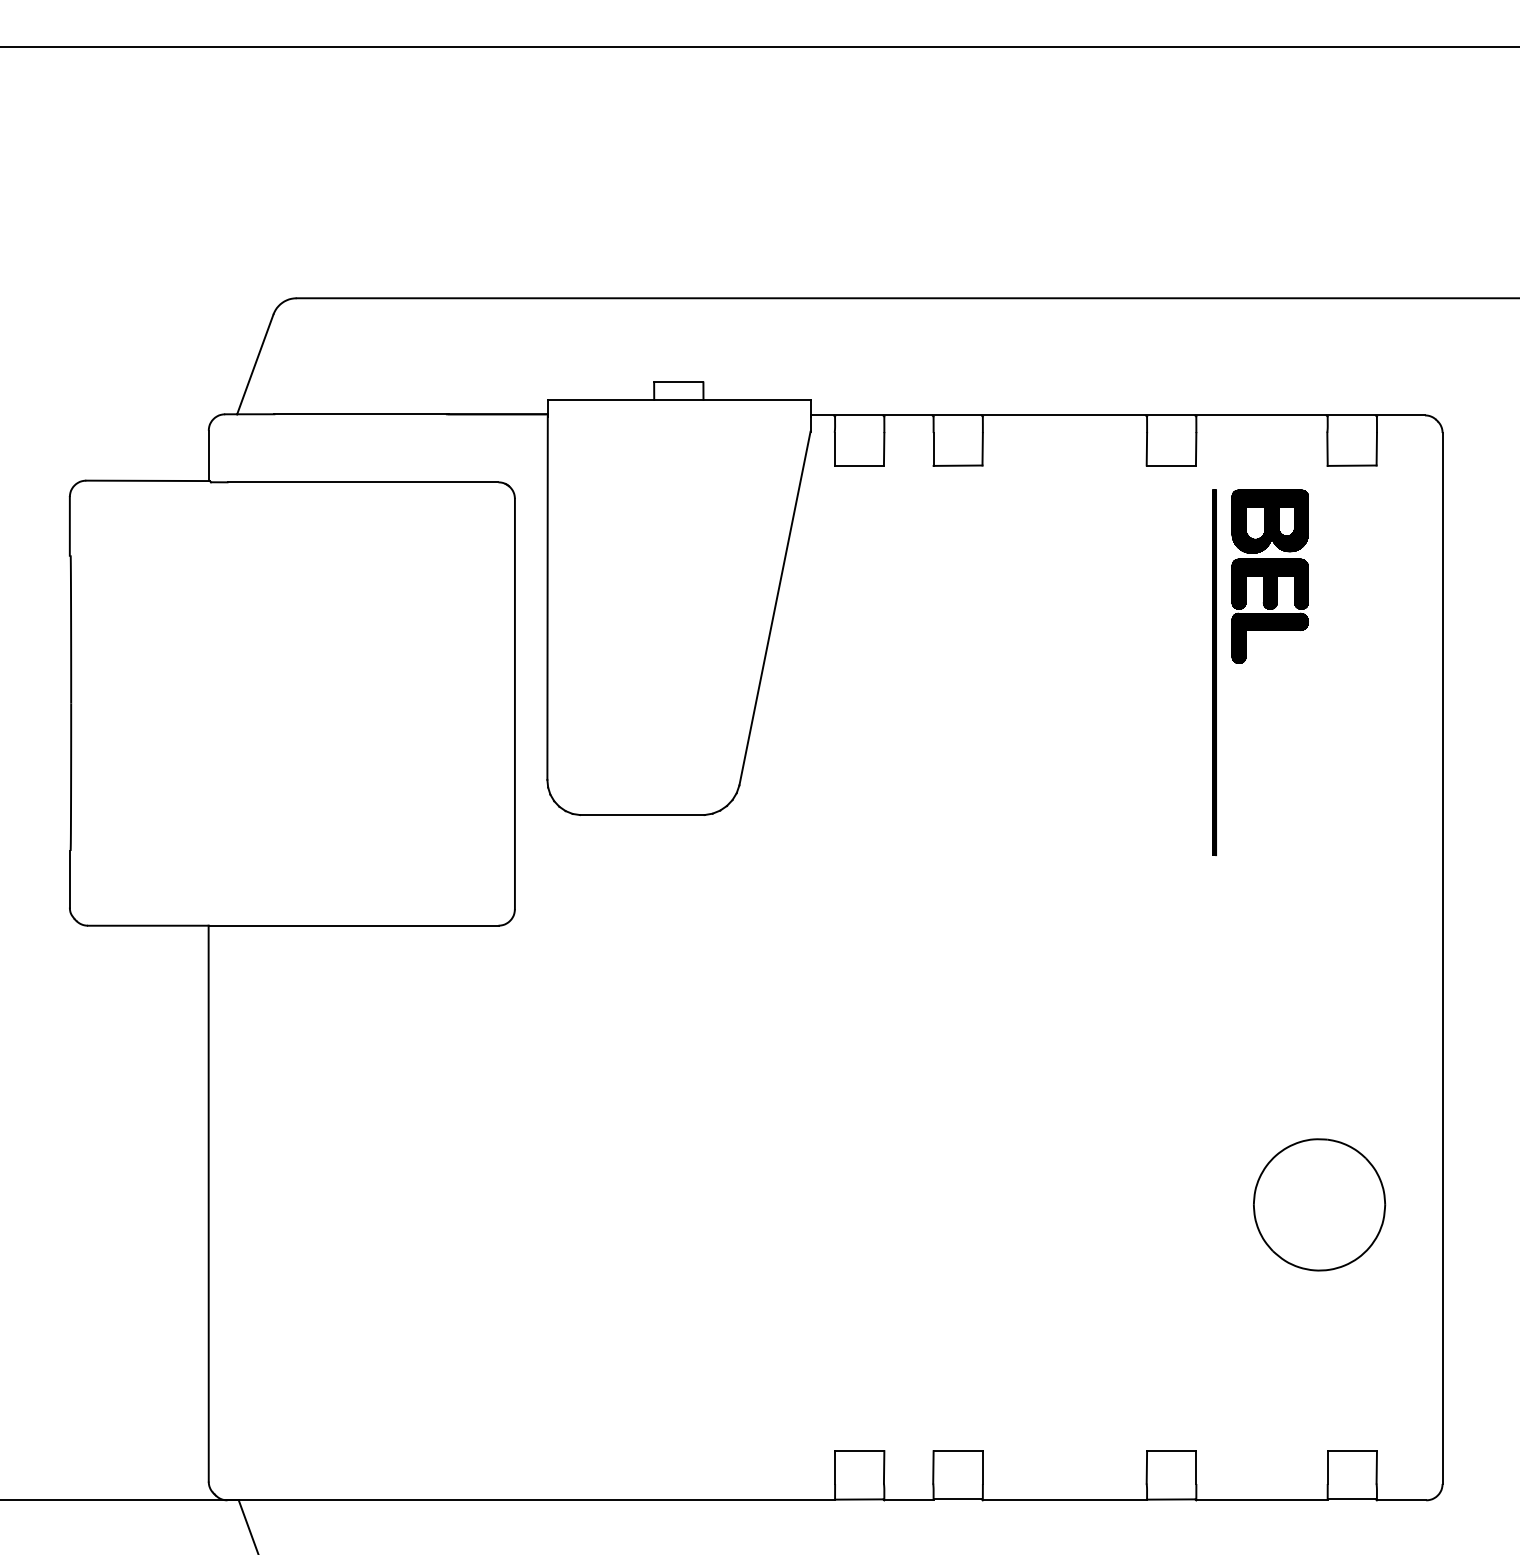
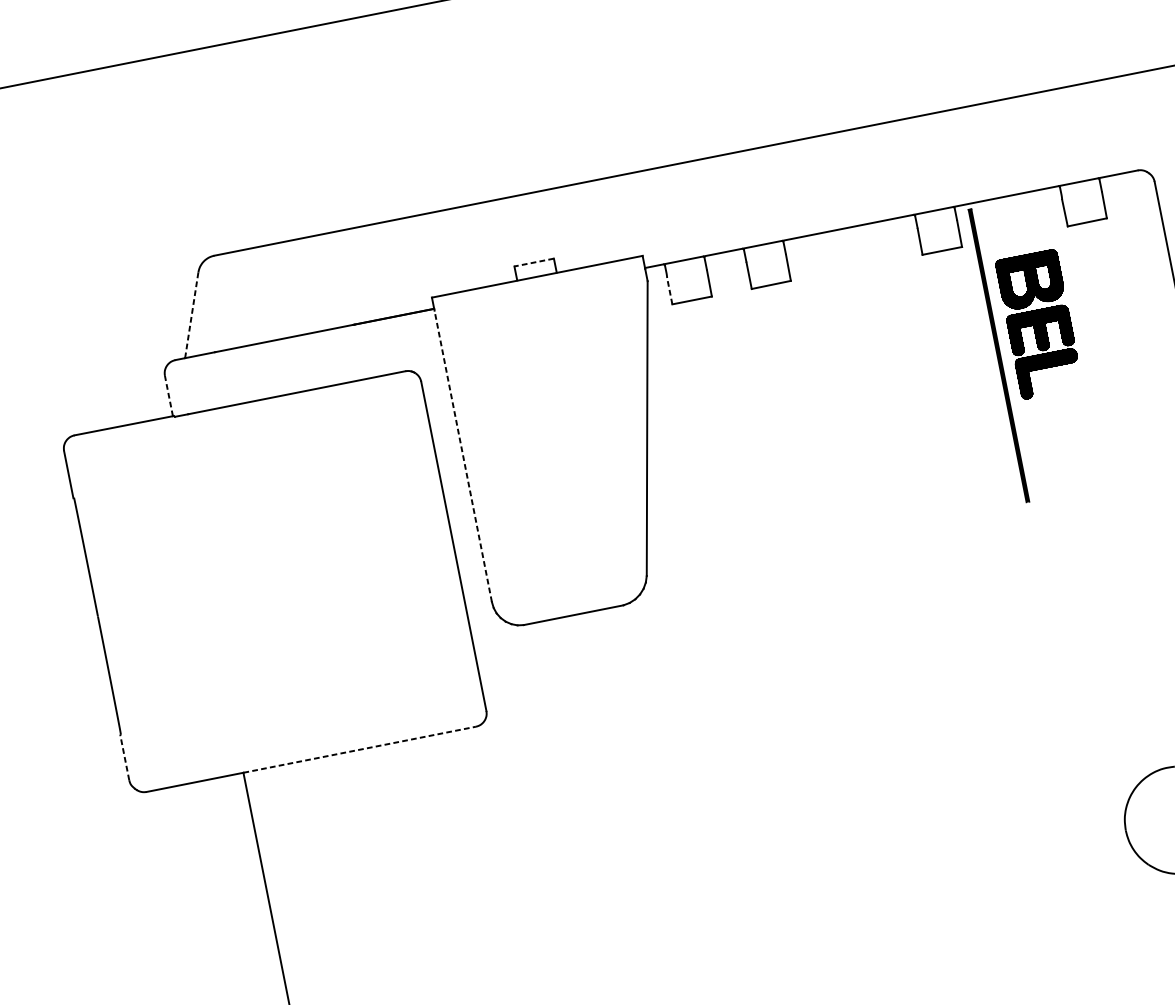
line: (255, 364) -> (191, 315), solid -> dashed
line: (678, 382) -> (533, 262), solid -> dashed
line: (834, 448) -> (669, 290), solid -> dashed
line: (208, 455) -> (168, 395), solid -> dashed
line: (547, 598) -> (463, 456), solid -> dashed
line: (1214, 672) -> (998, 355), moved
line: (69, 879) -> (124, 757), solid -> dashed
line: (353, 925) -> (359, 749), solid -> dashed

